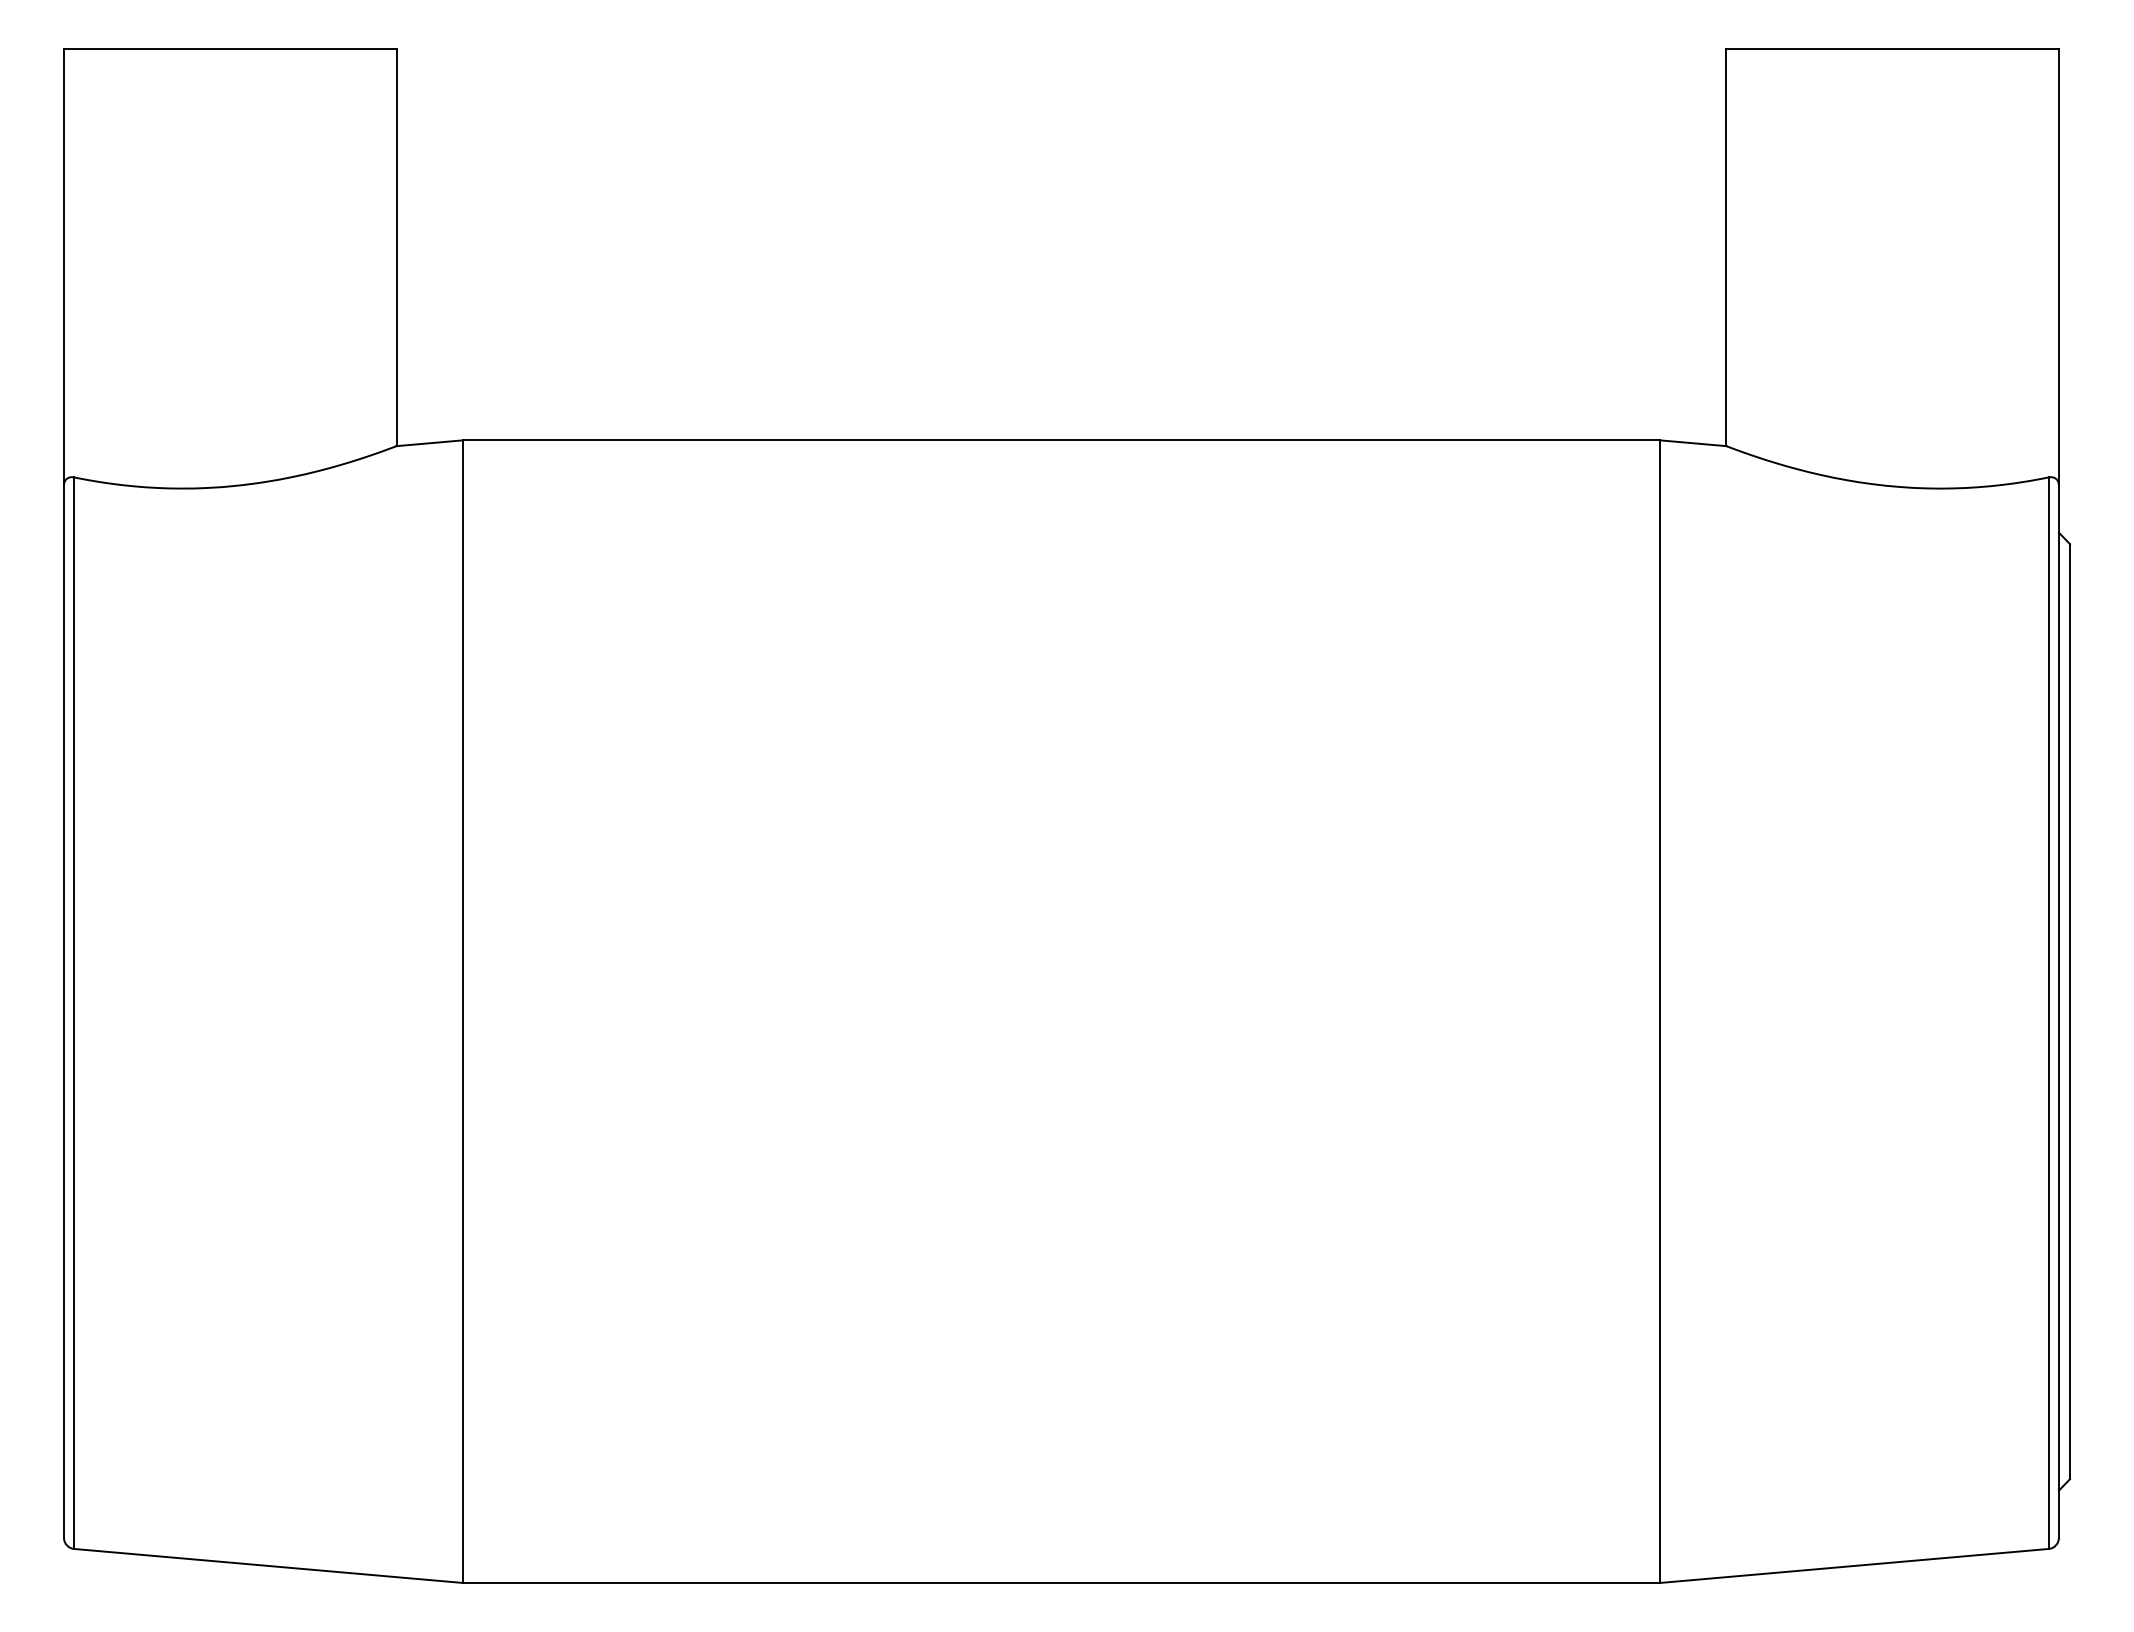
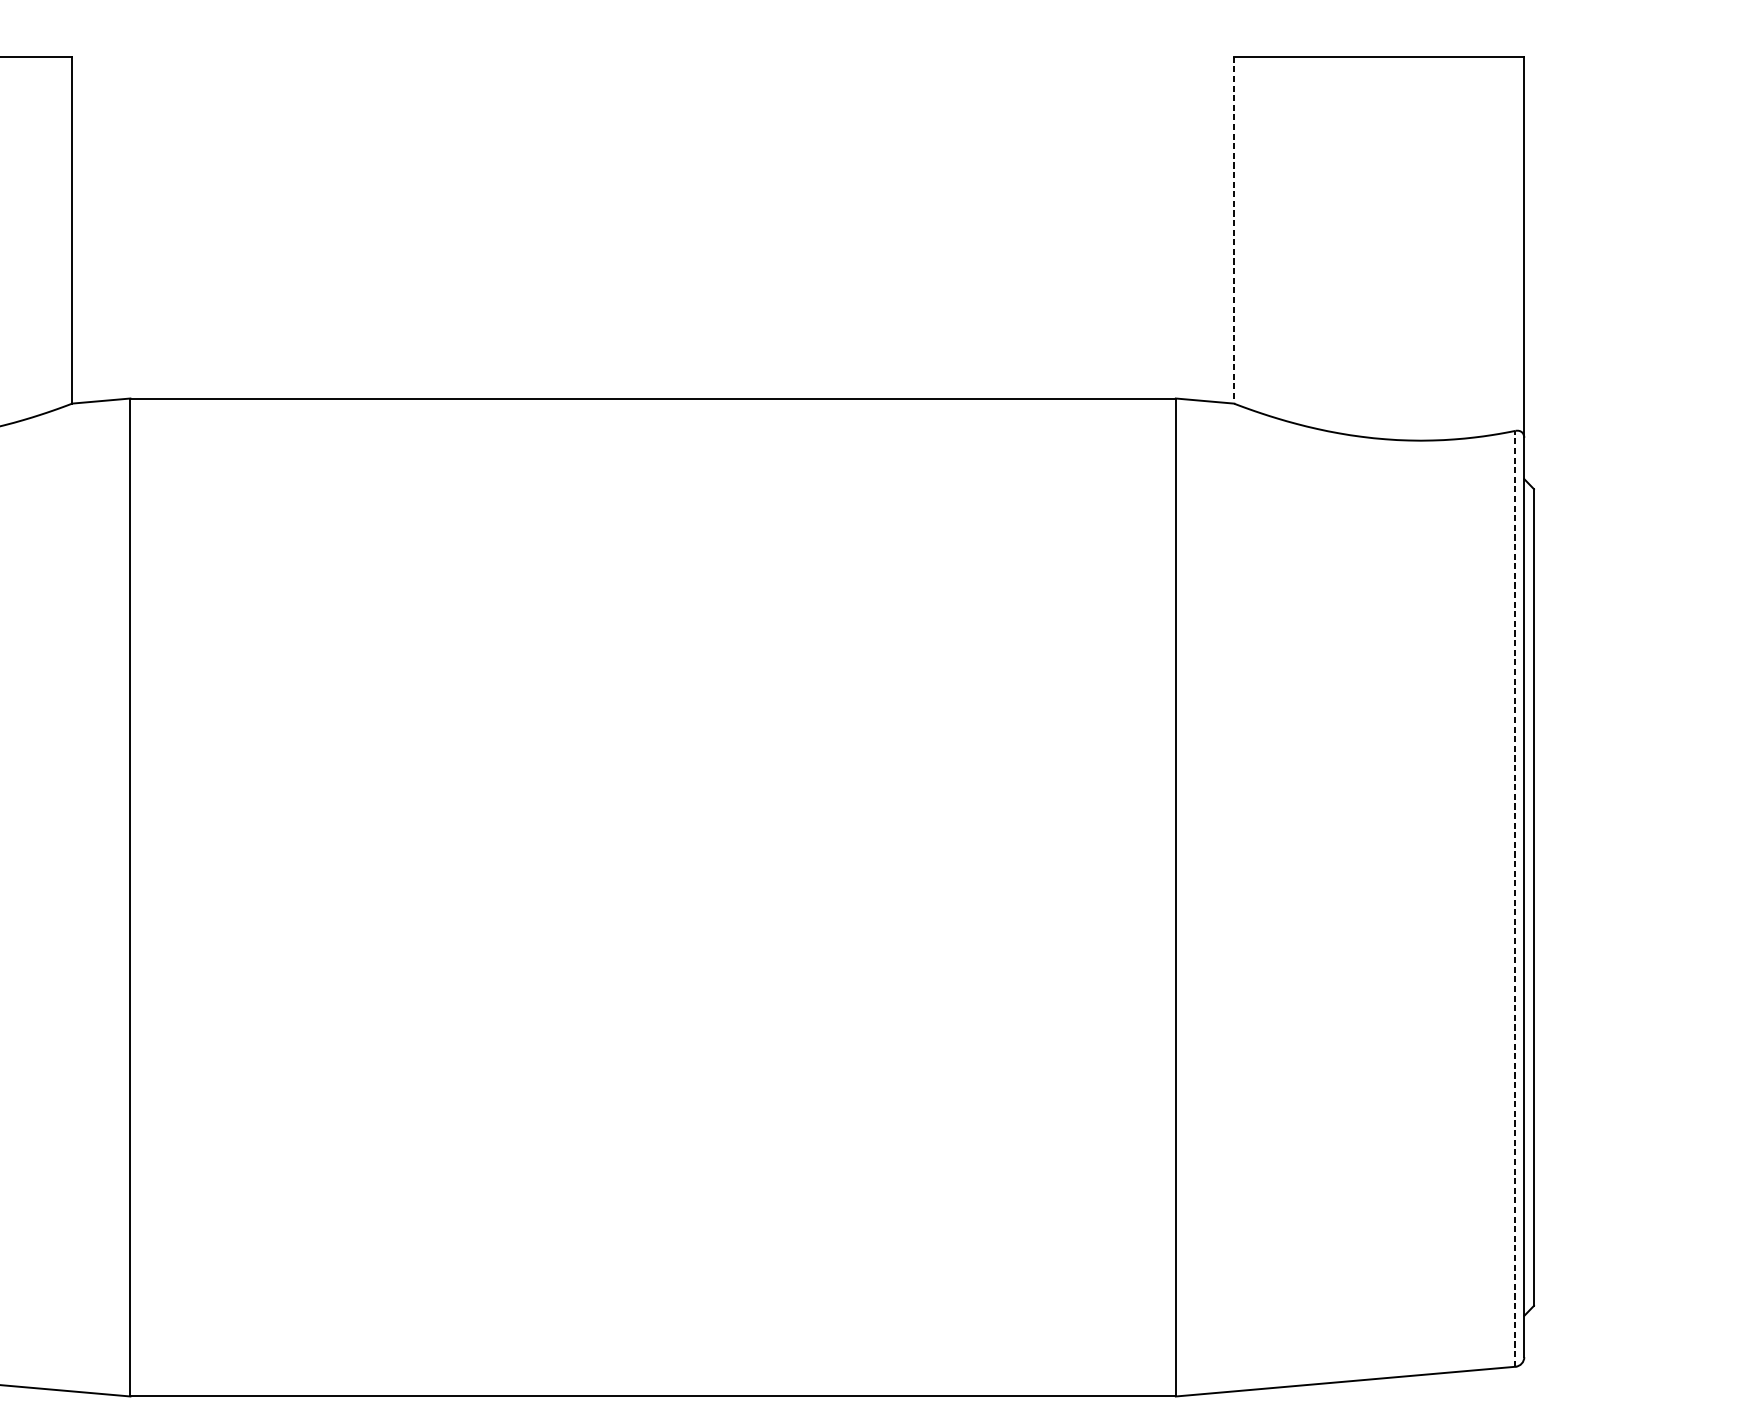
line: (1726, 247) -> (1233, 230), solid -> dashed
line: (2048, 1013) -> (1515, 899), solid -> dashed

